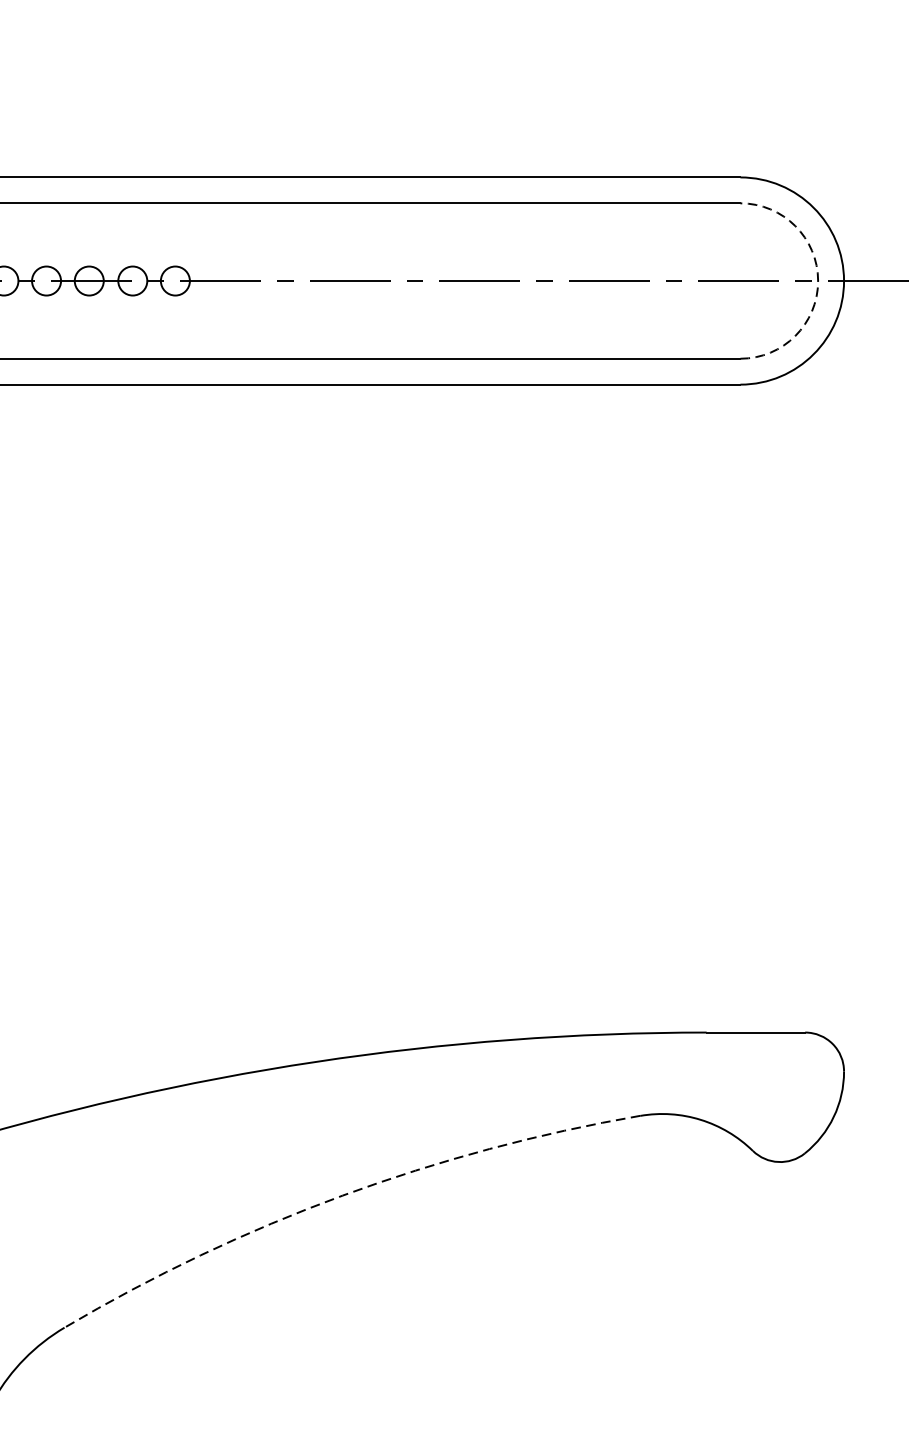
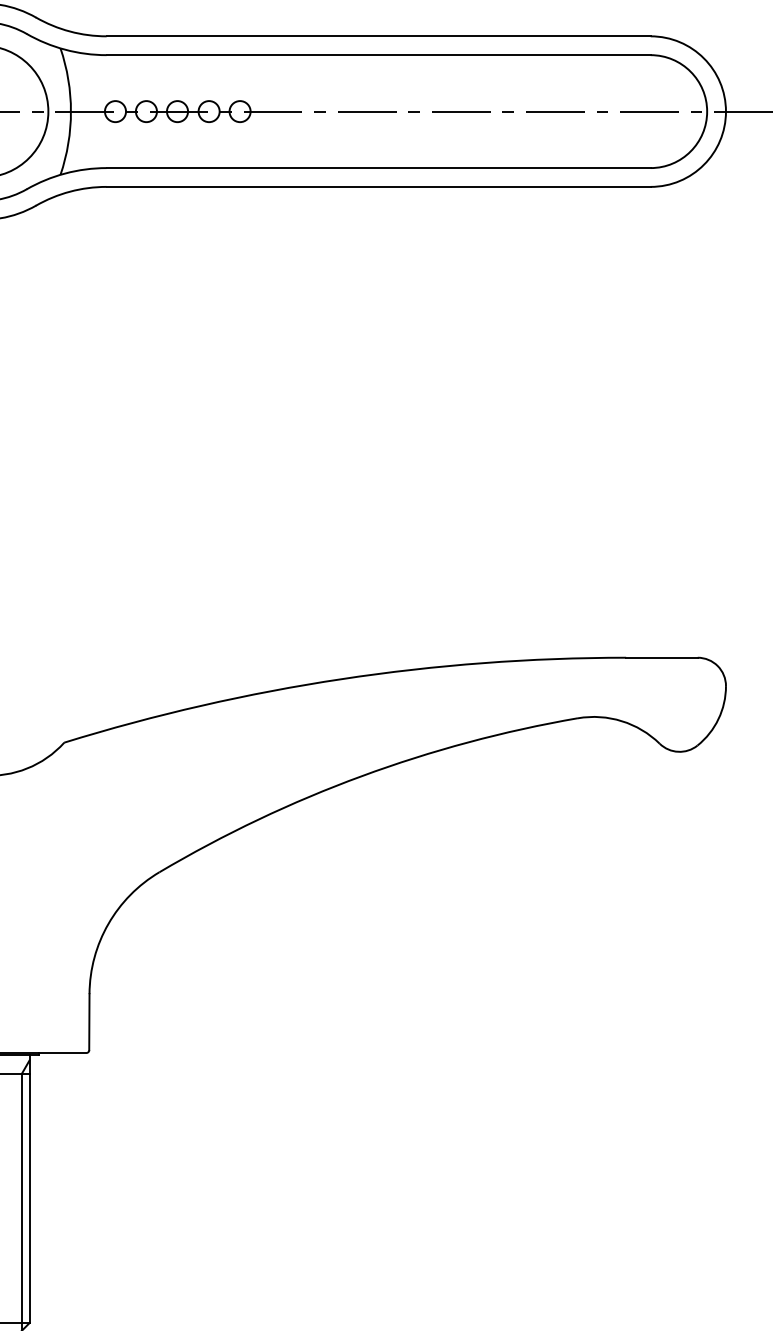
arc: (818, 280) -> (707, 111), dashed -> solid
arc: (342, 1195) -> (361, 776), dashed -> solid

